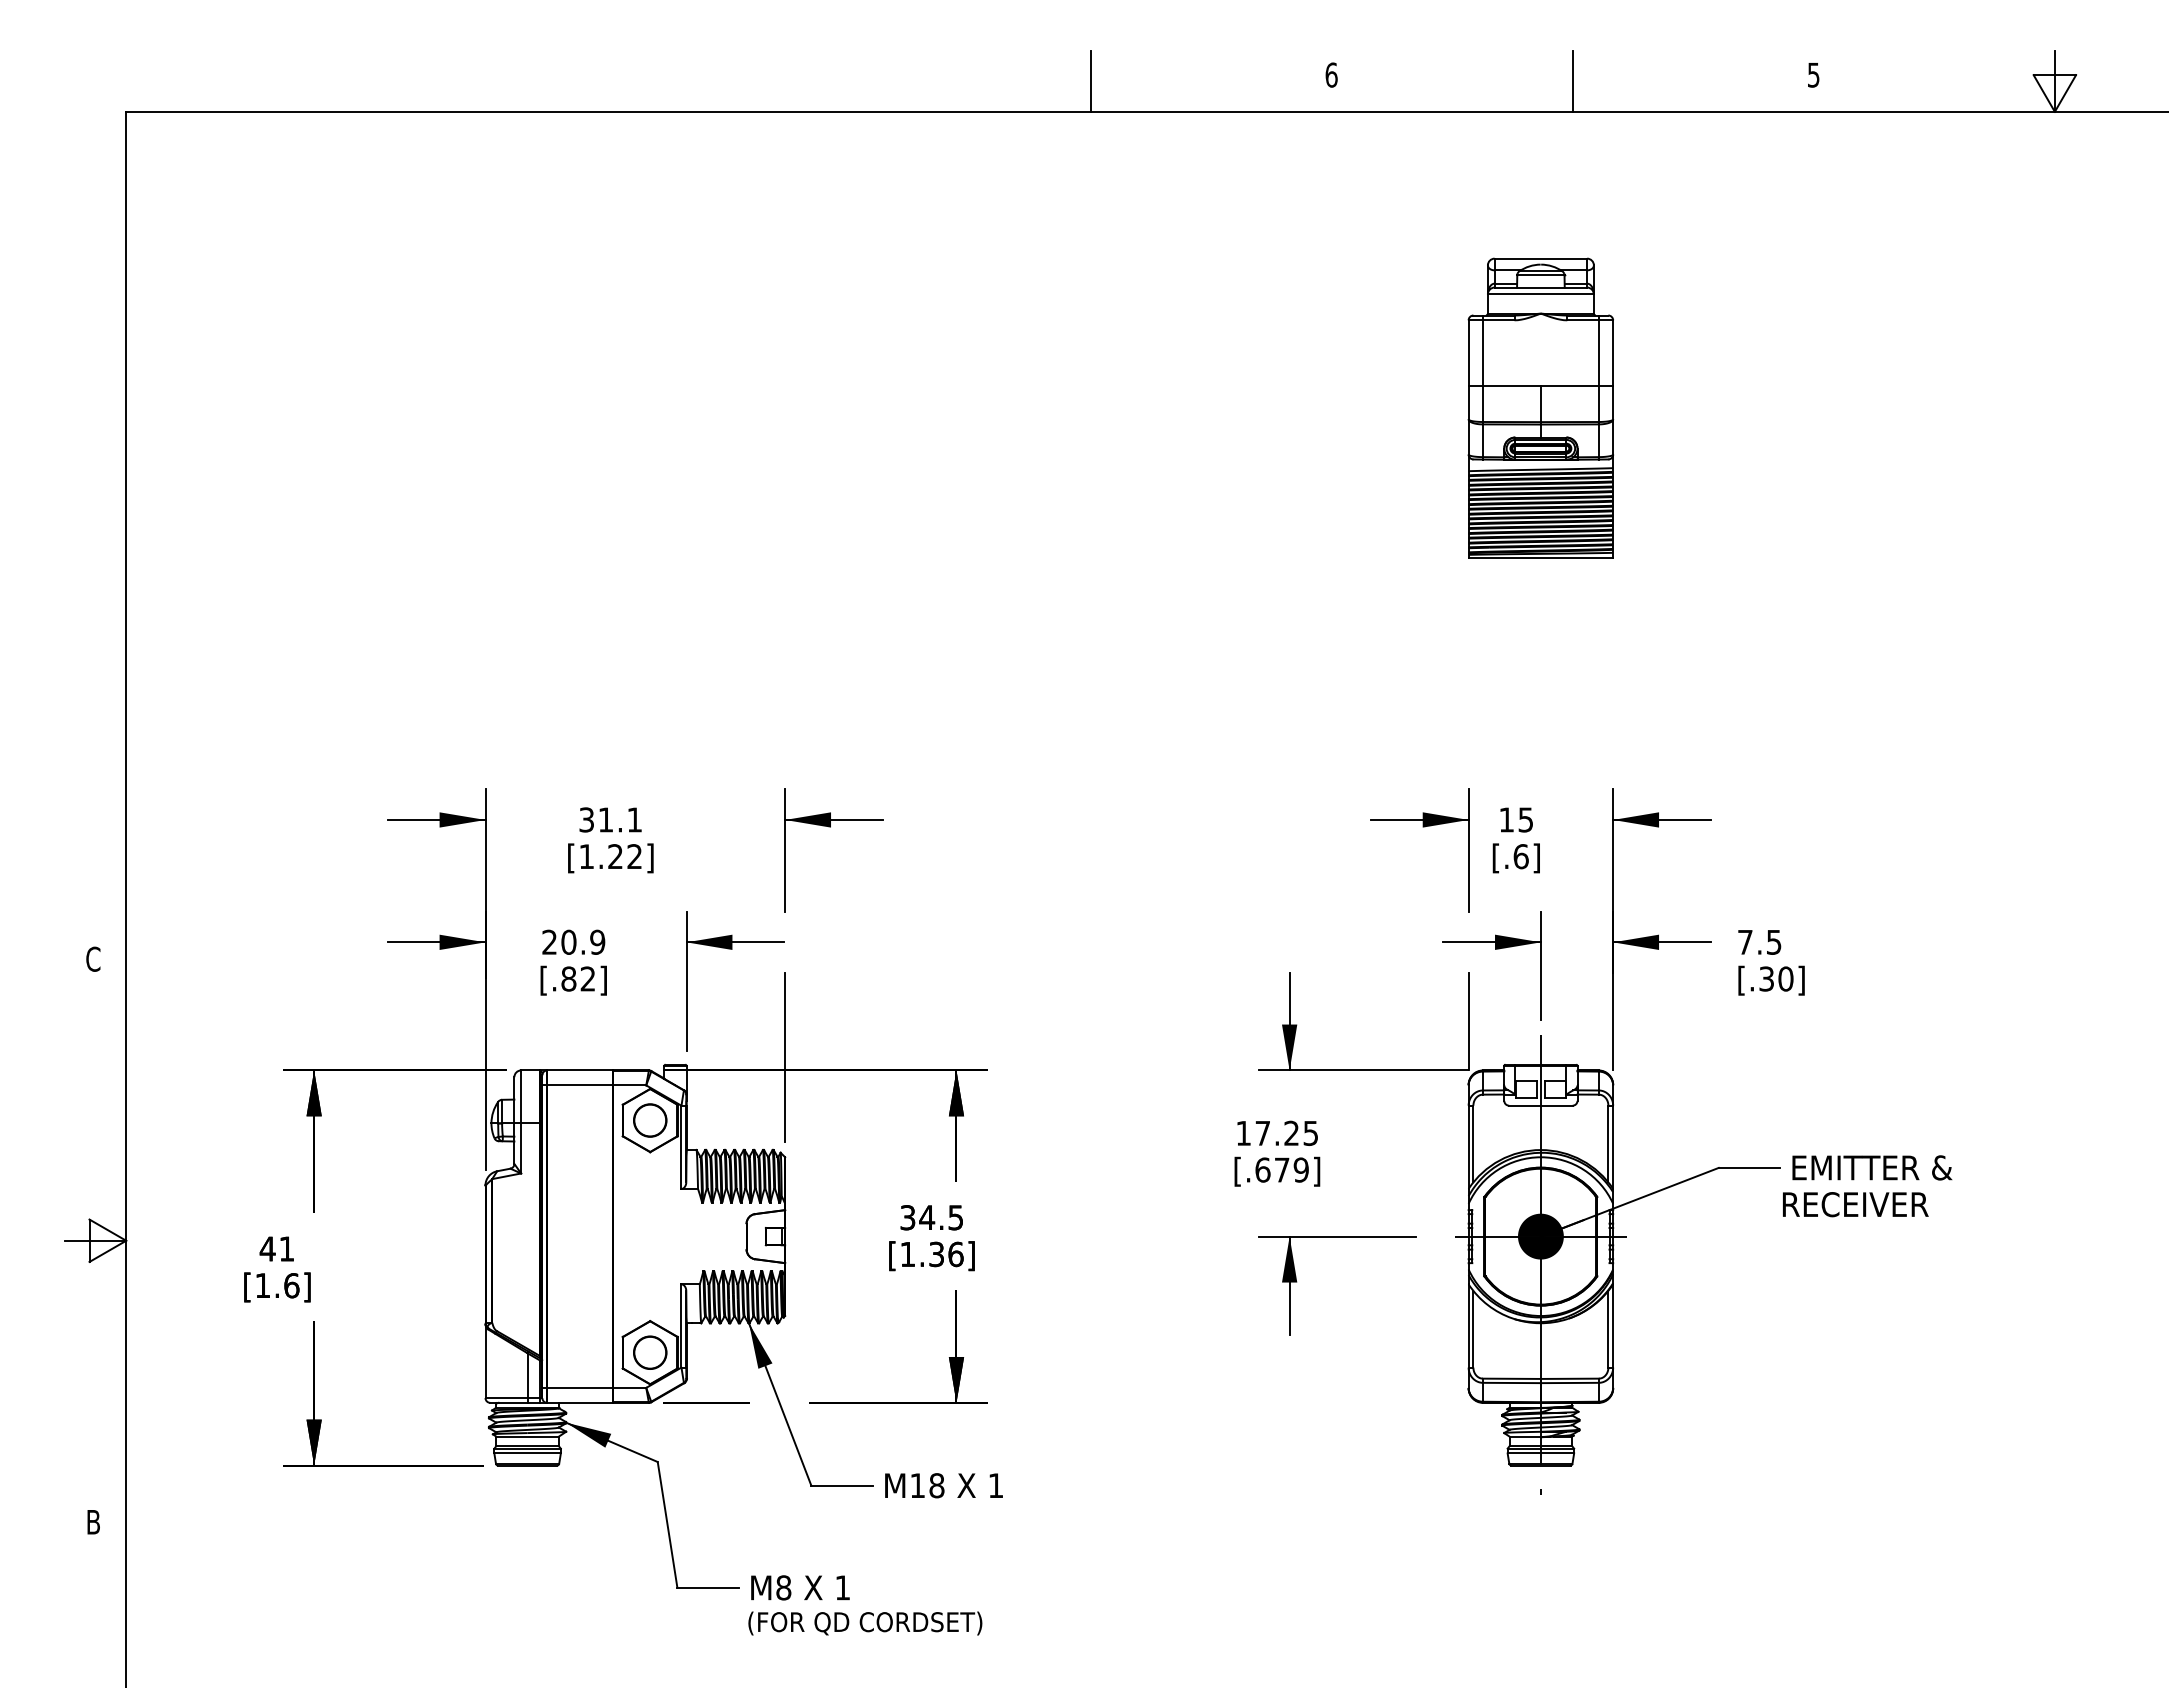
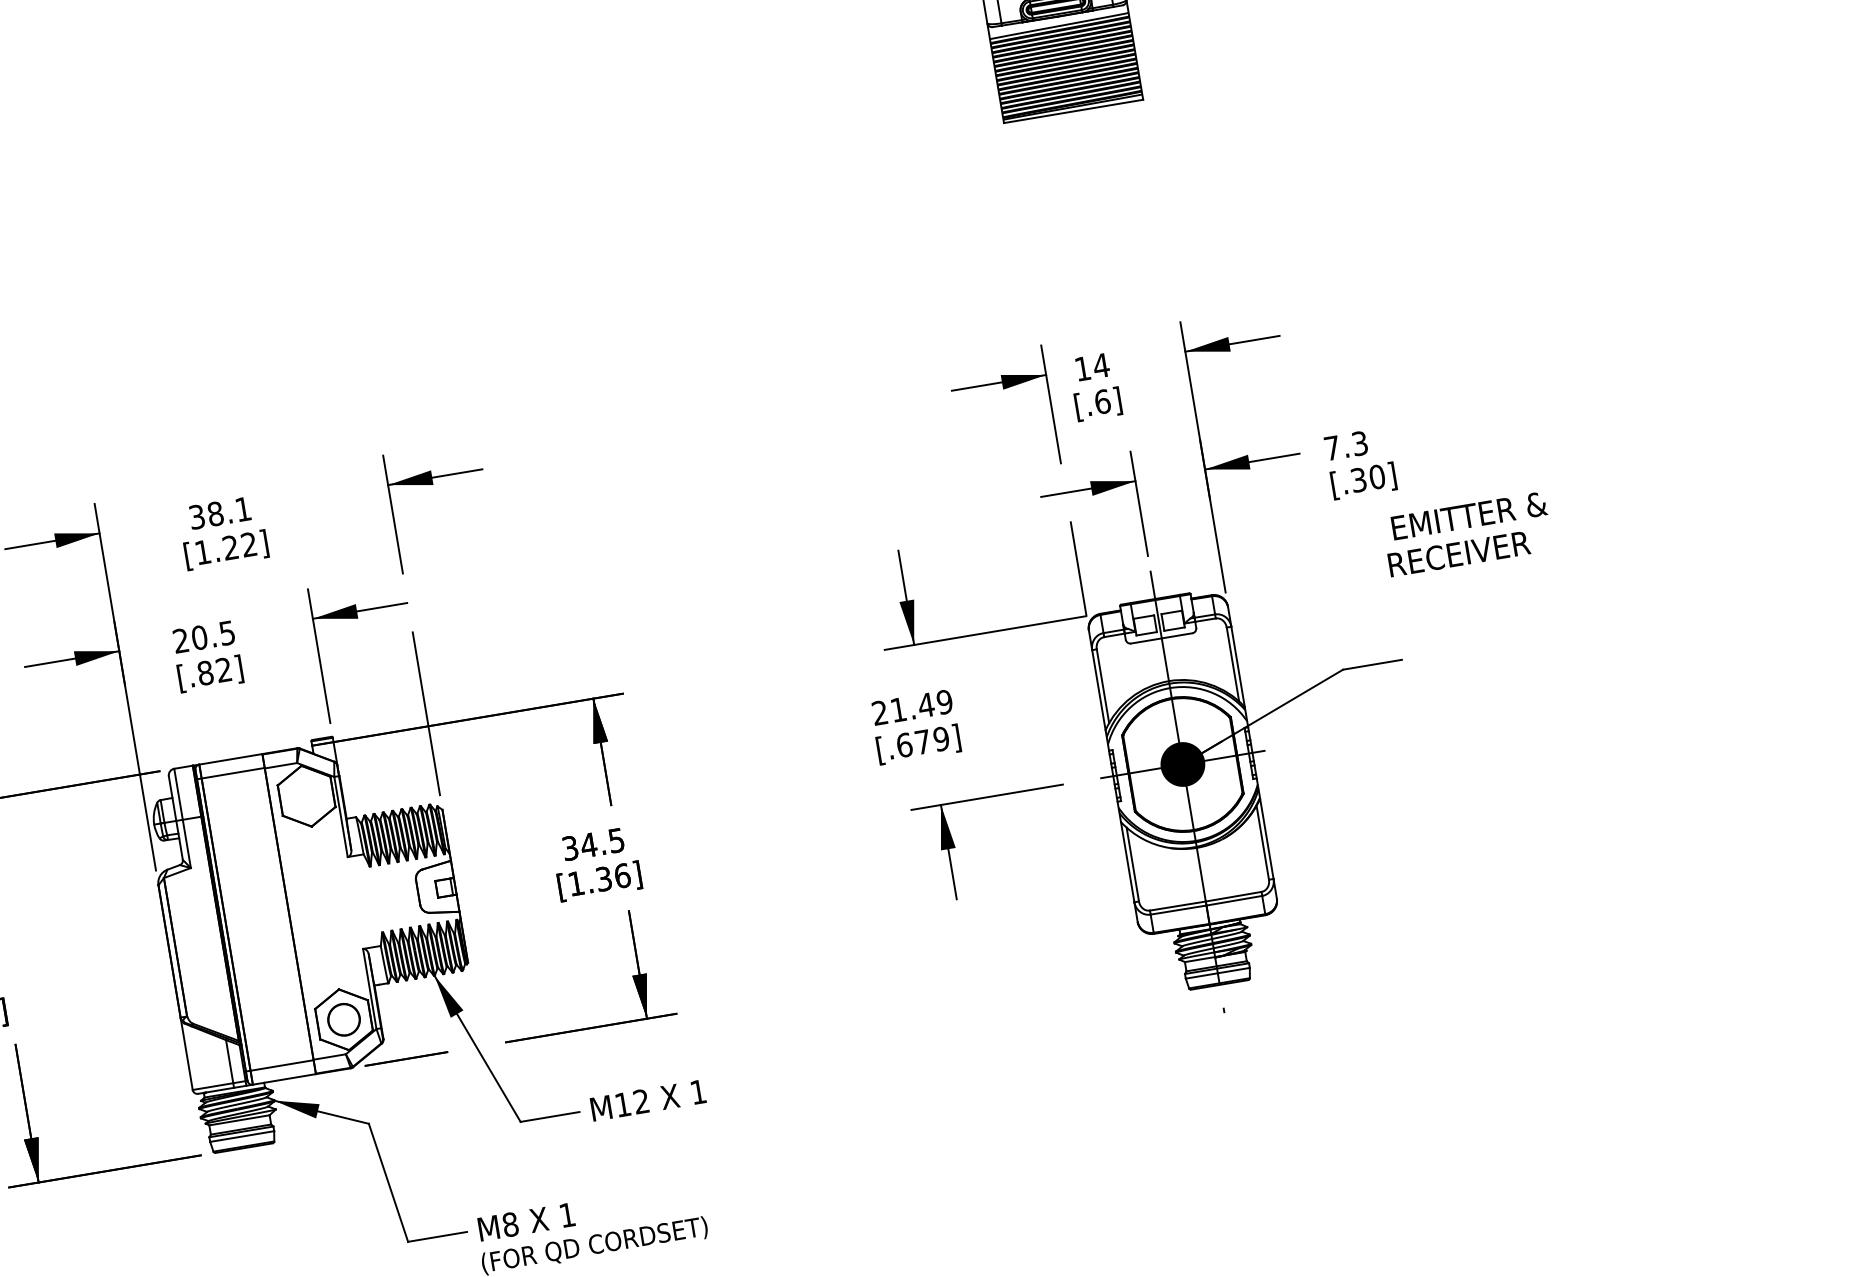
text: (605, 819) -> (215, 513), 31.1 -> 38.1
text: (1525, 819) -> (1100, 365), 15 -> 14
text: (597, 941) -> (227, 632), 20.9 -> 20.5
text: (1774, 941) -> (1360, 442), 7.5 -> 7.3
circle: (650, 1120) -> (306, 796), removed
text: (1277, 1132) -> (912, 706), 17.25 -> 21.49
text: (1867, 1186) -> (1467, 534), moved
text: (936, 1485) -> (641, 1101), M18 -> M12

